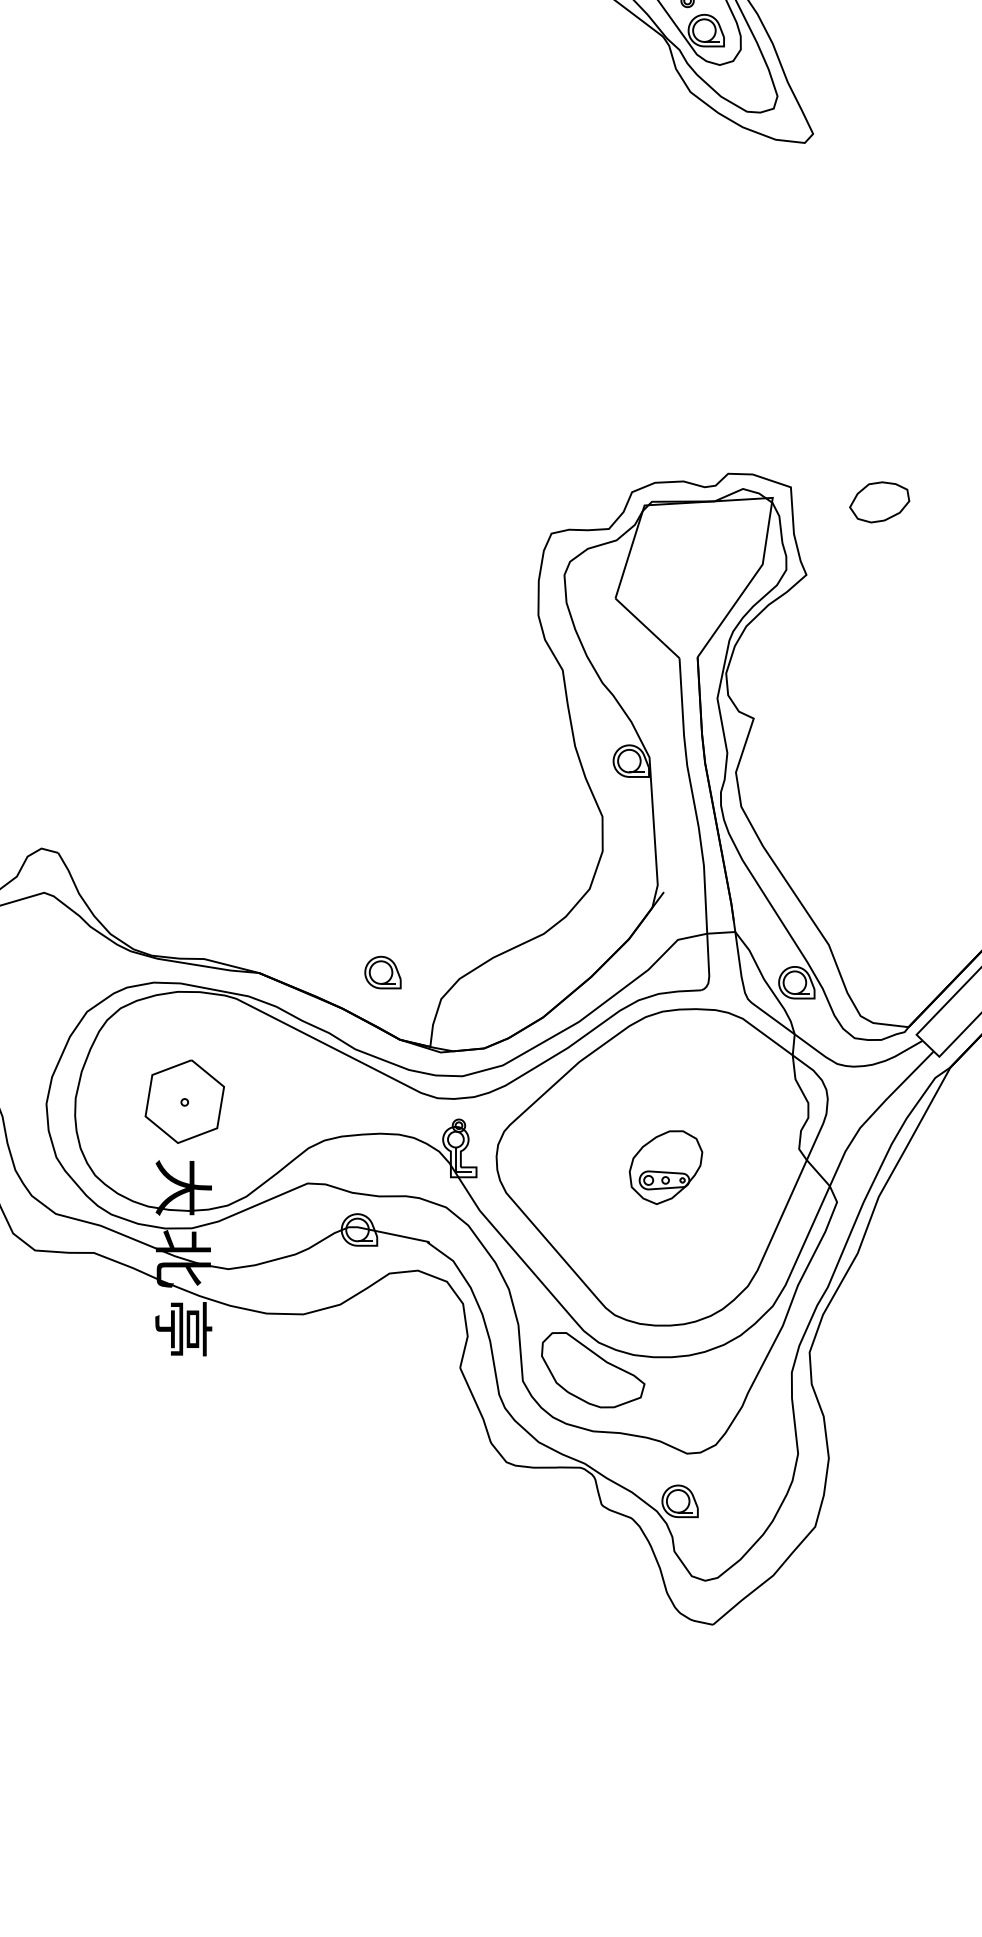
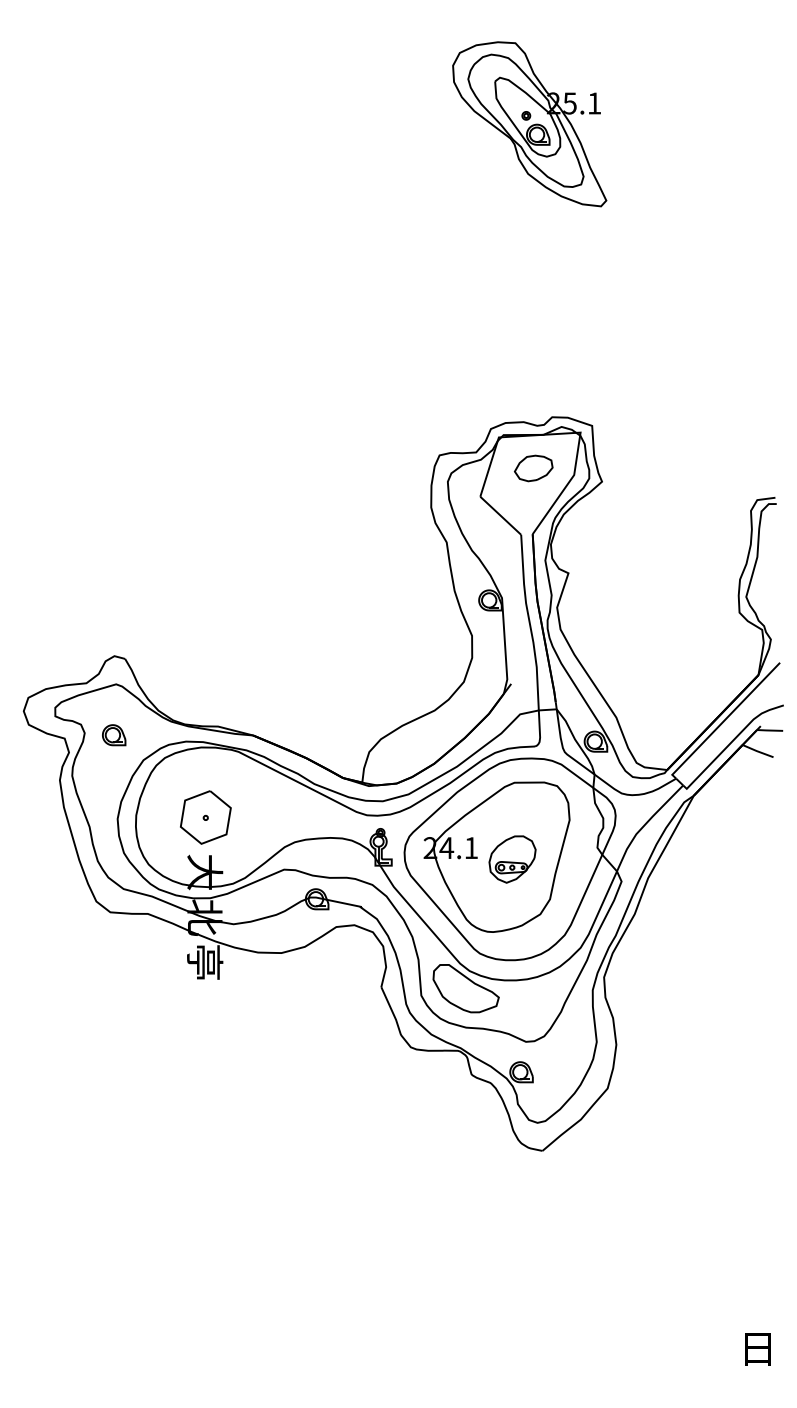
part: (879, 502) -> (533, 468), moved
part: (383, 973) -> (114, 735), moved
part: (640, 1162) -> (496, 856), added

